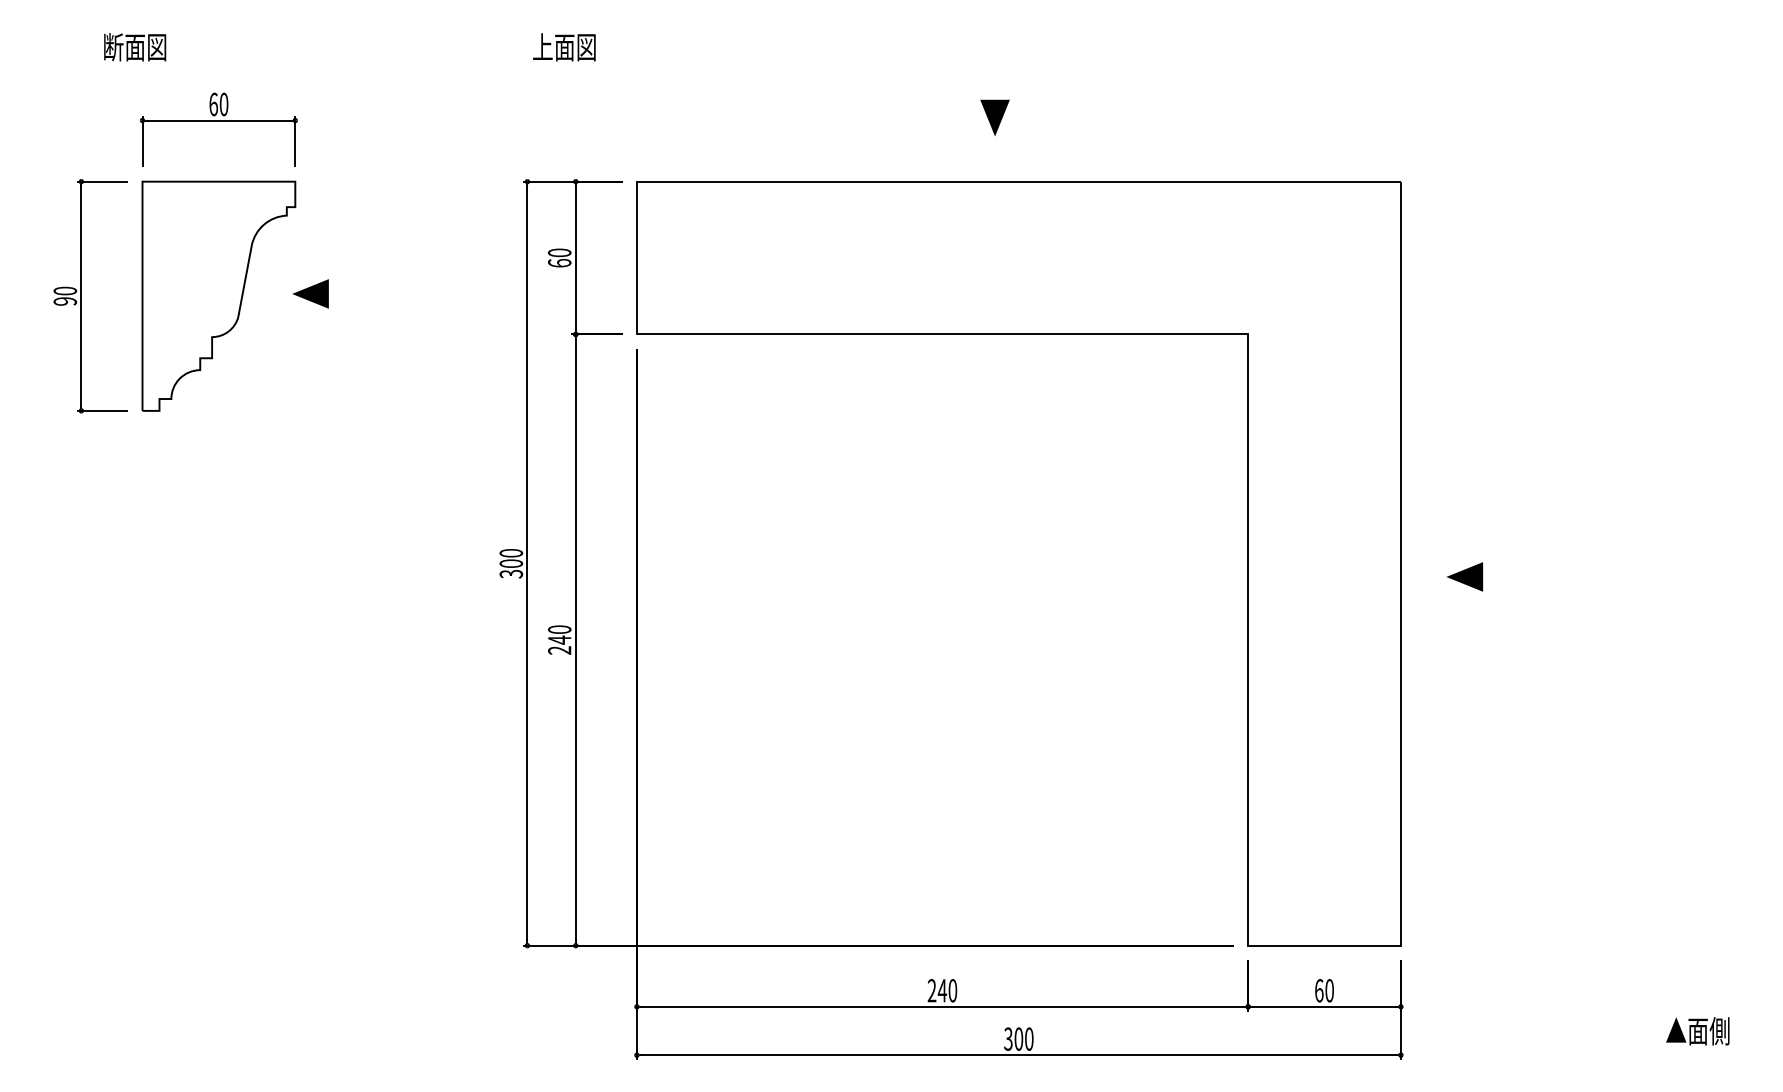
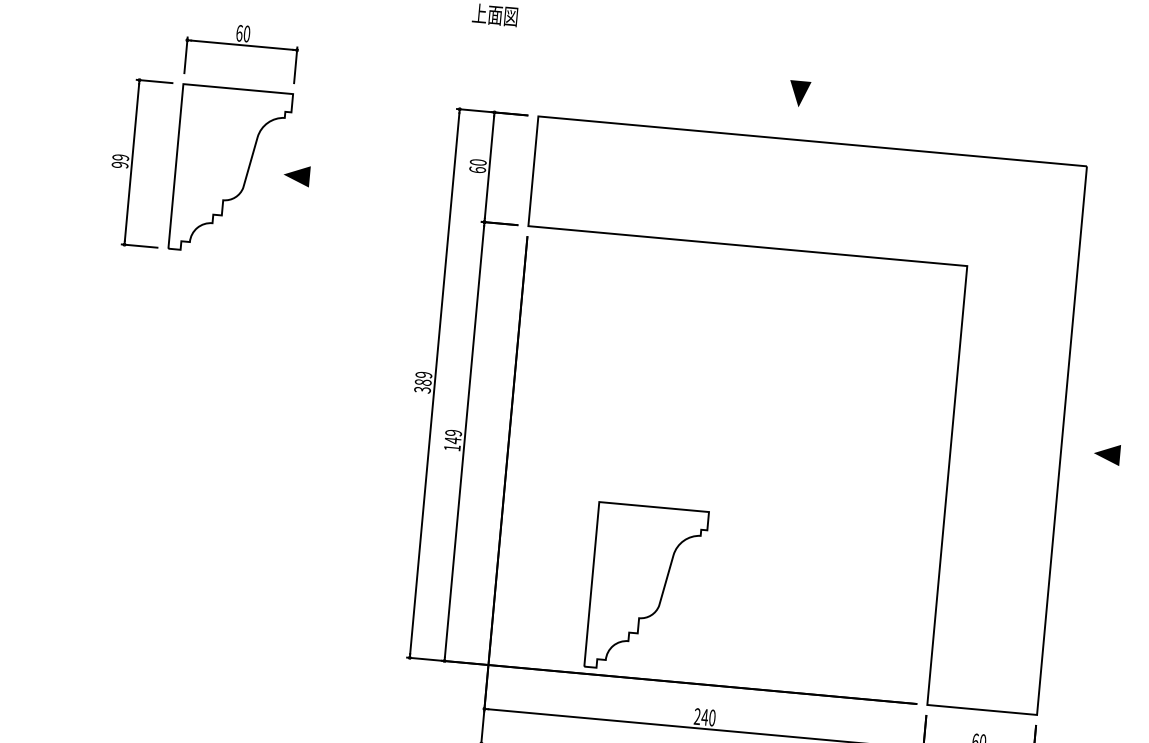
text: (65, 290) -> (120, 157), 90 -> 99
text: (511, 558) -> (423, 378), 300 -> 389
text: (559, 639) -> (452, 440), 240 -> 149
part: (845, 820) -> (646, 588), added

